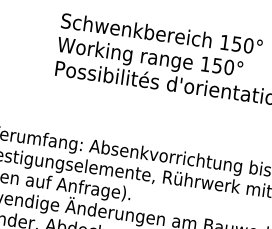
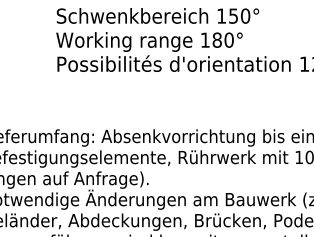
text: (216, 65) -> (216, 39), 150° -> 180°

